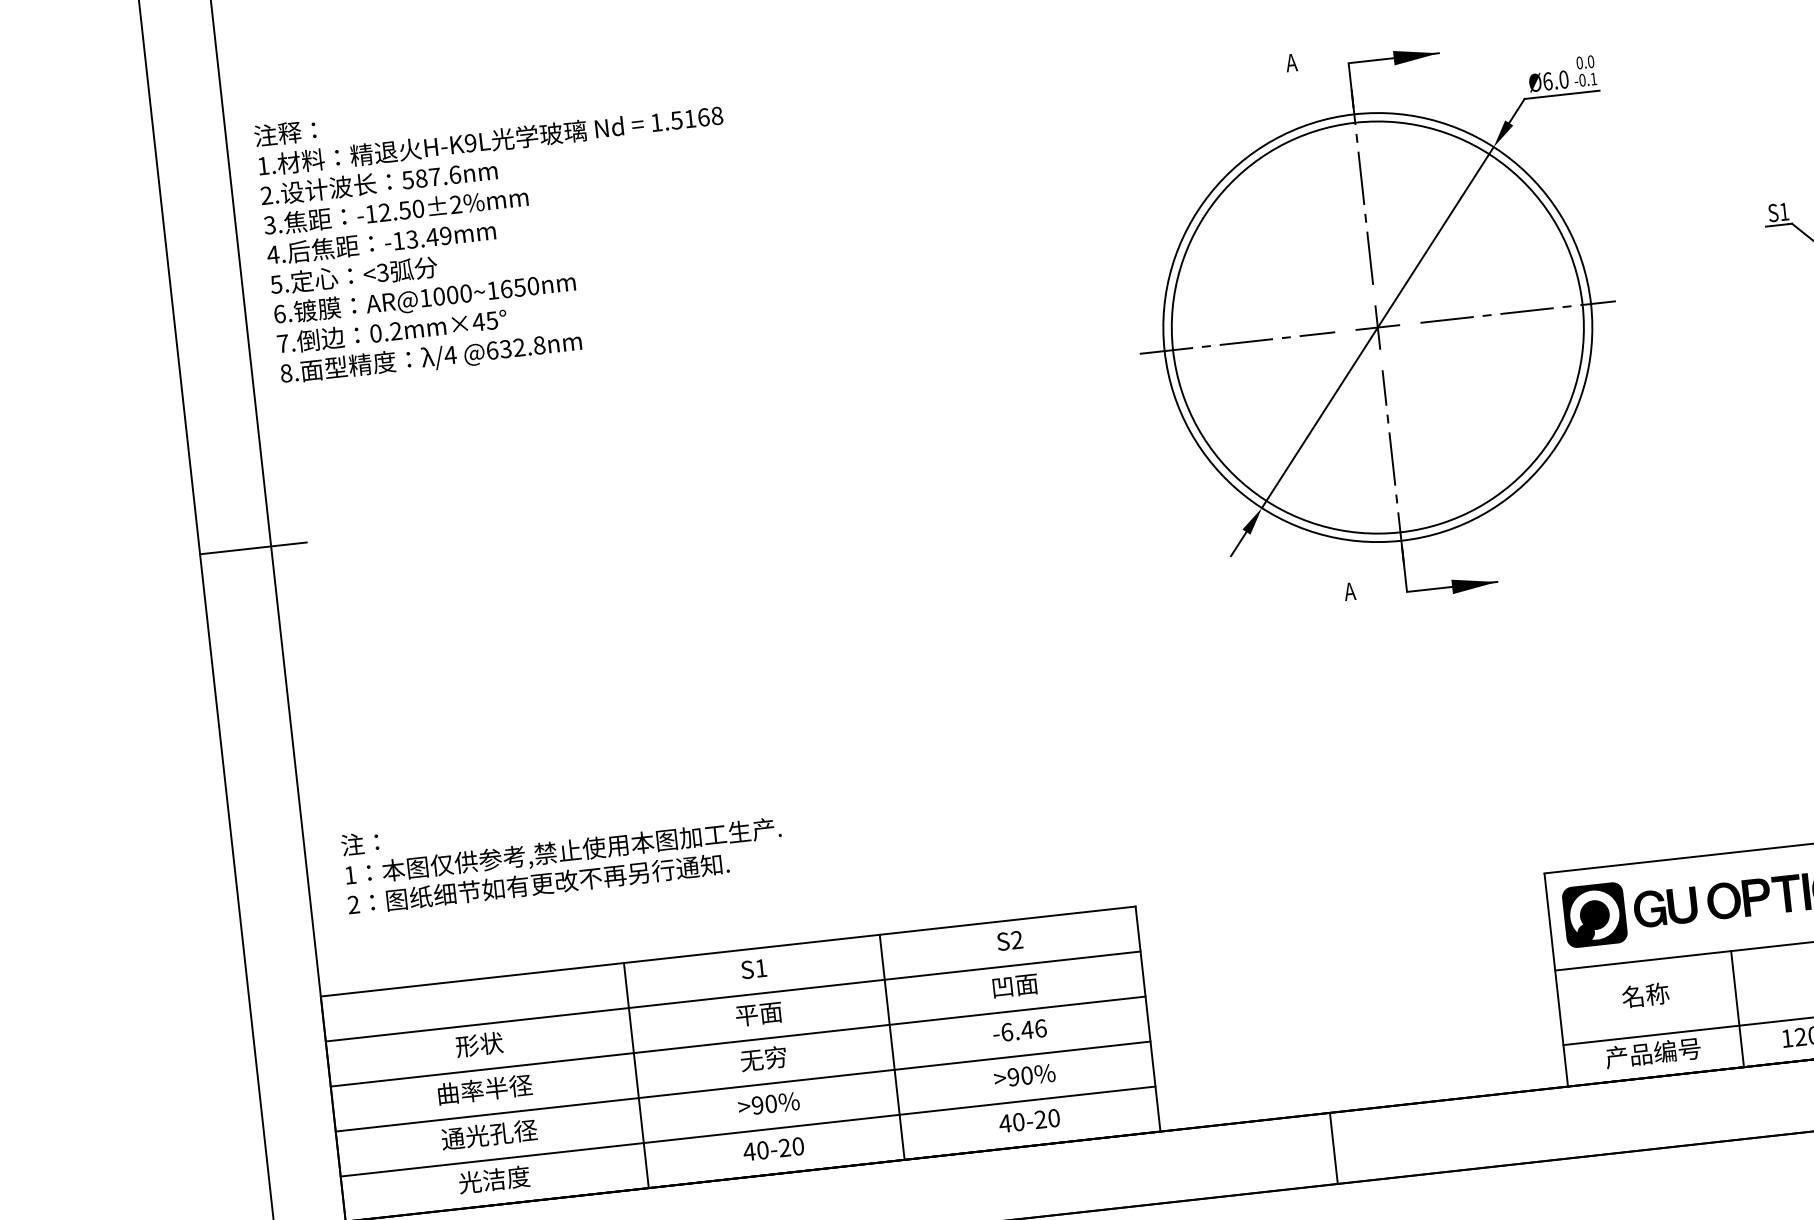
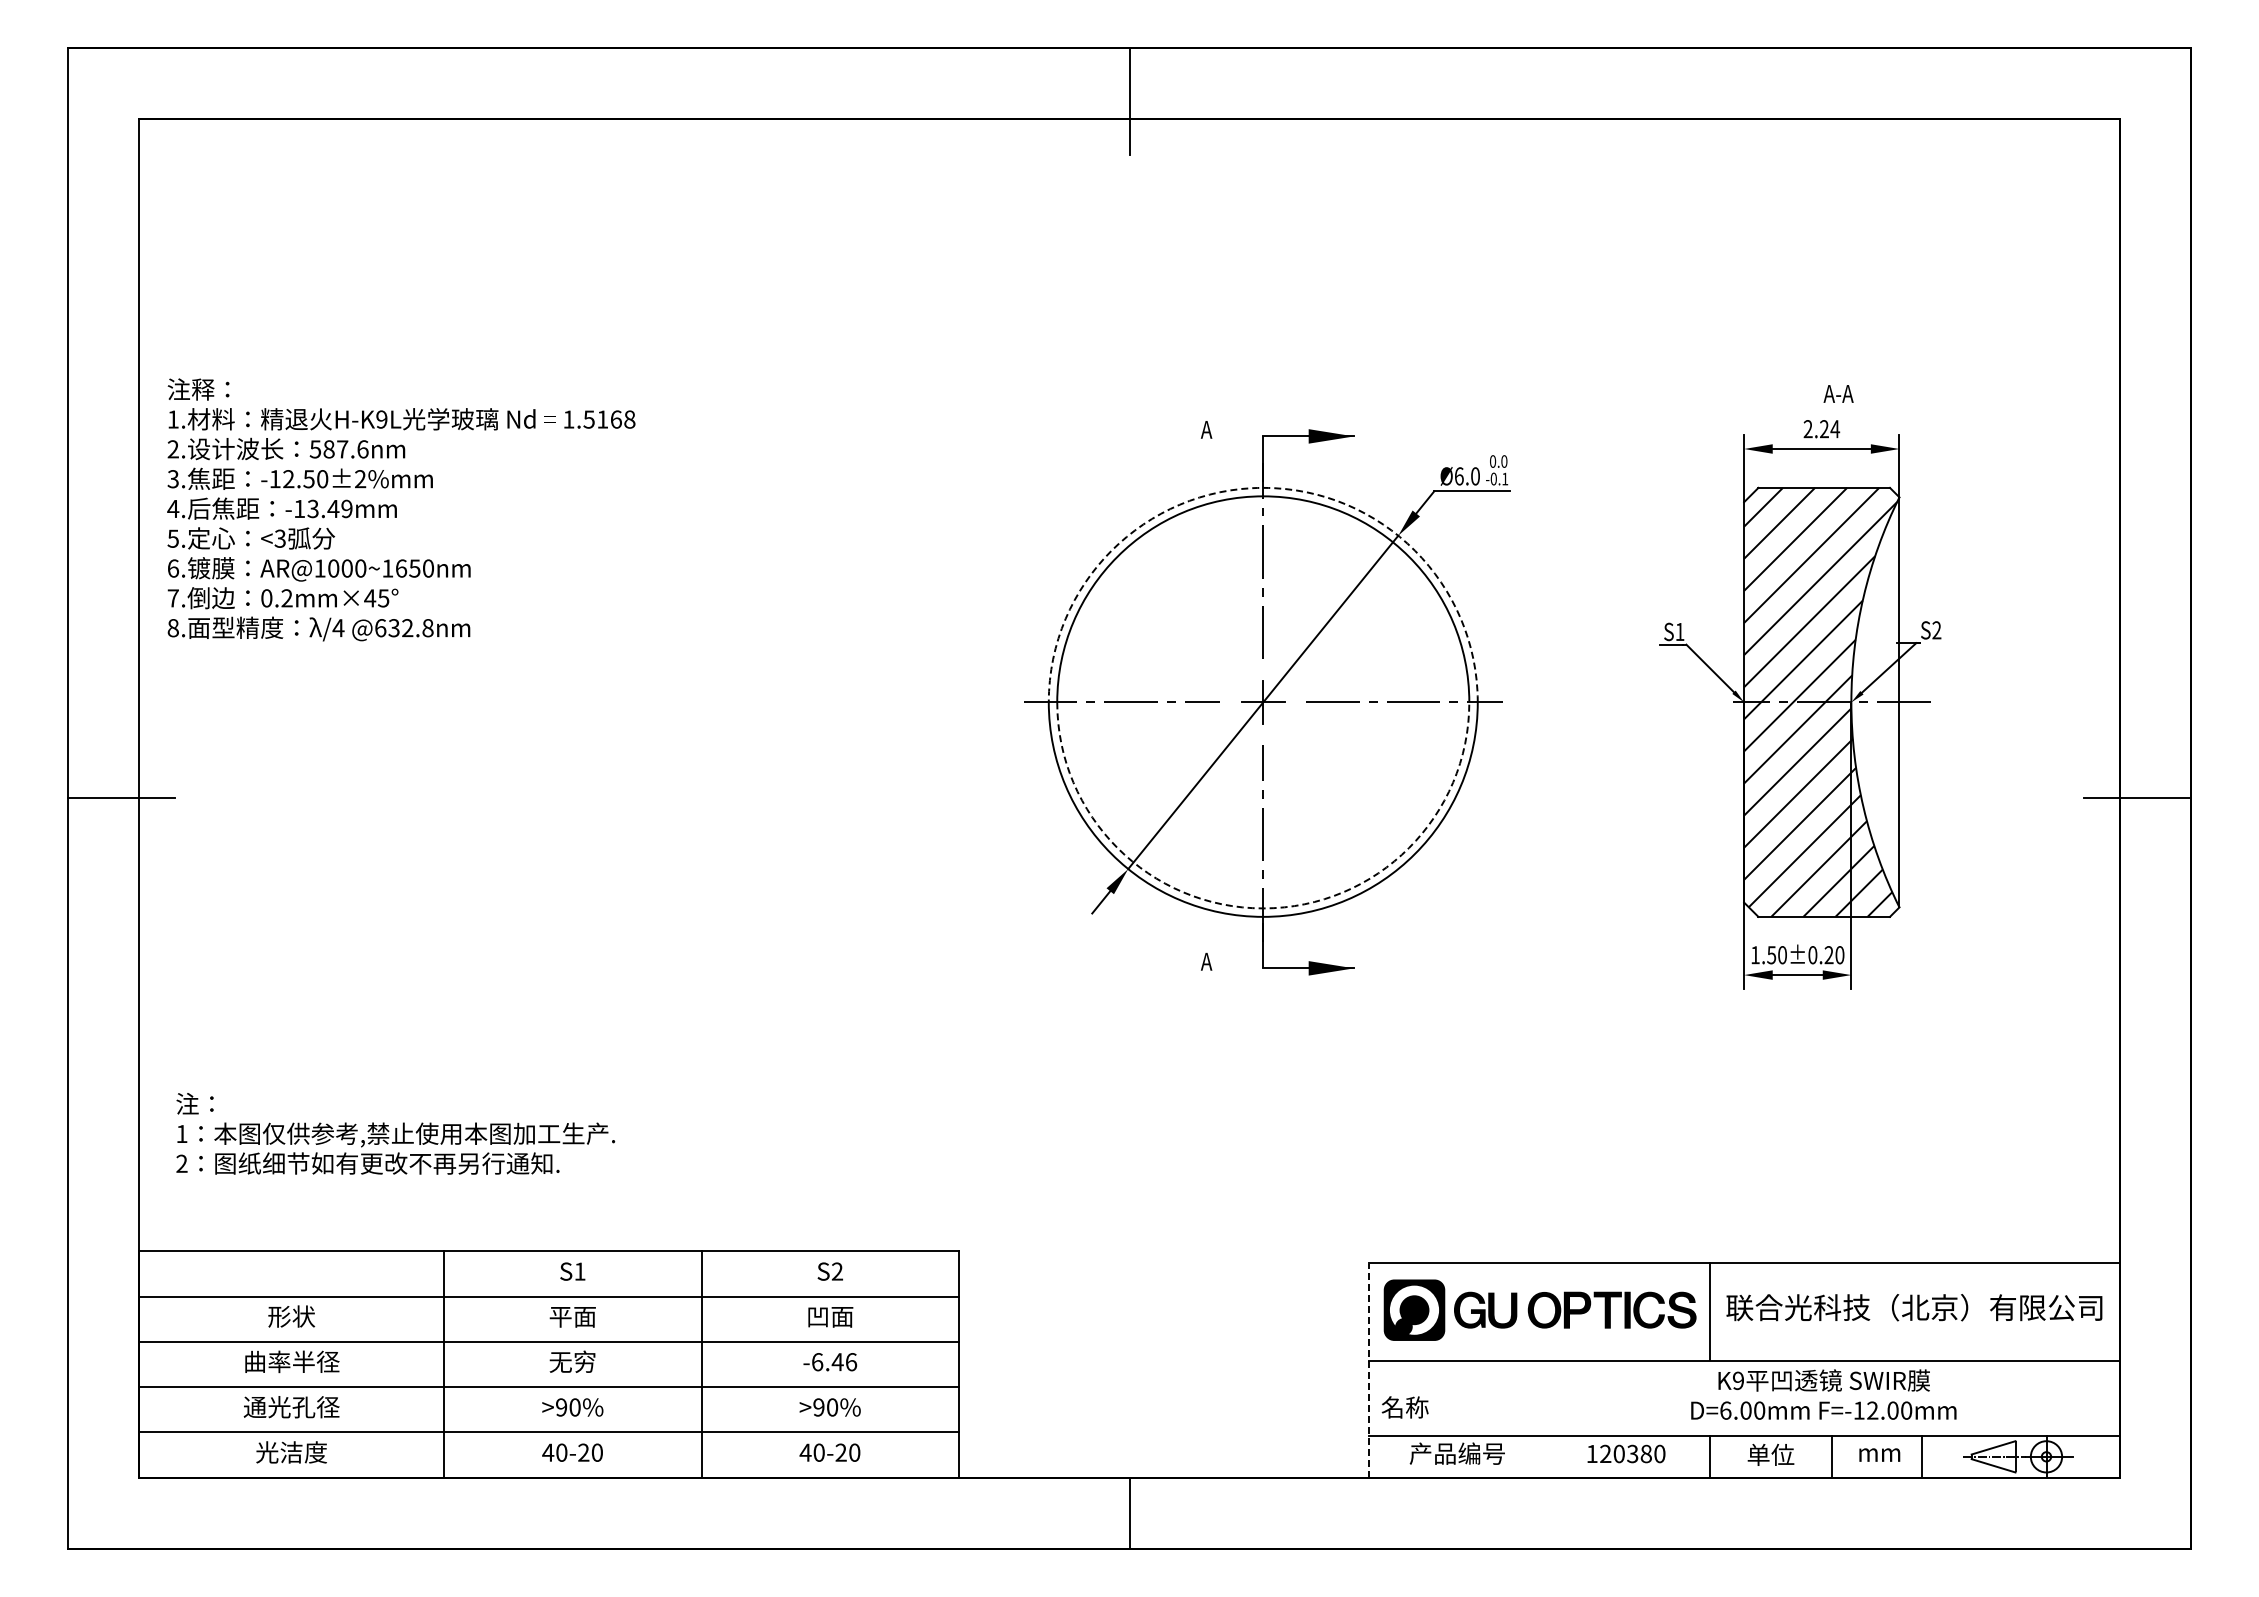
arc: (1354, 113) -> (1263, 487), solid -> dashed
arc: (1400, 532) -> (1263, 908), solid -> dashed
line: (1556, 979) -> (1369, 1370), solid -> dashed
text: (1644, 995) -> (1404, 1407), moved
line: (1737, 1008) -> (1546, 1418), removed

